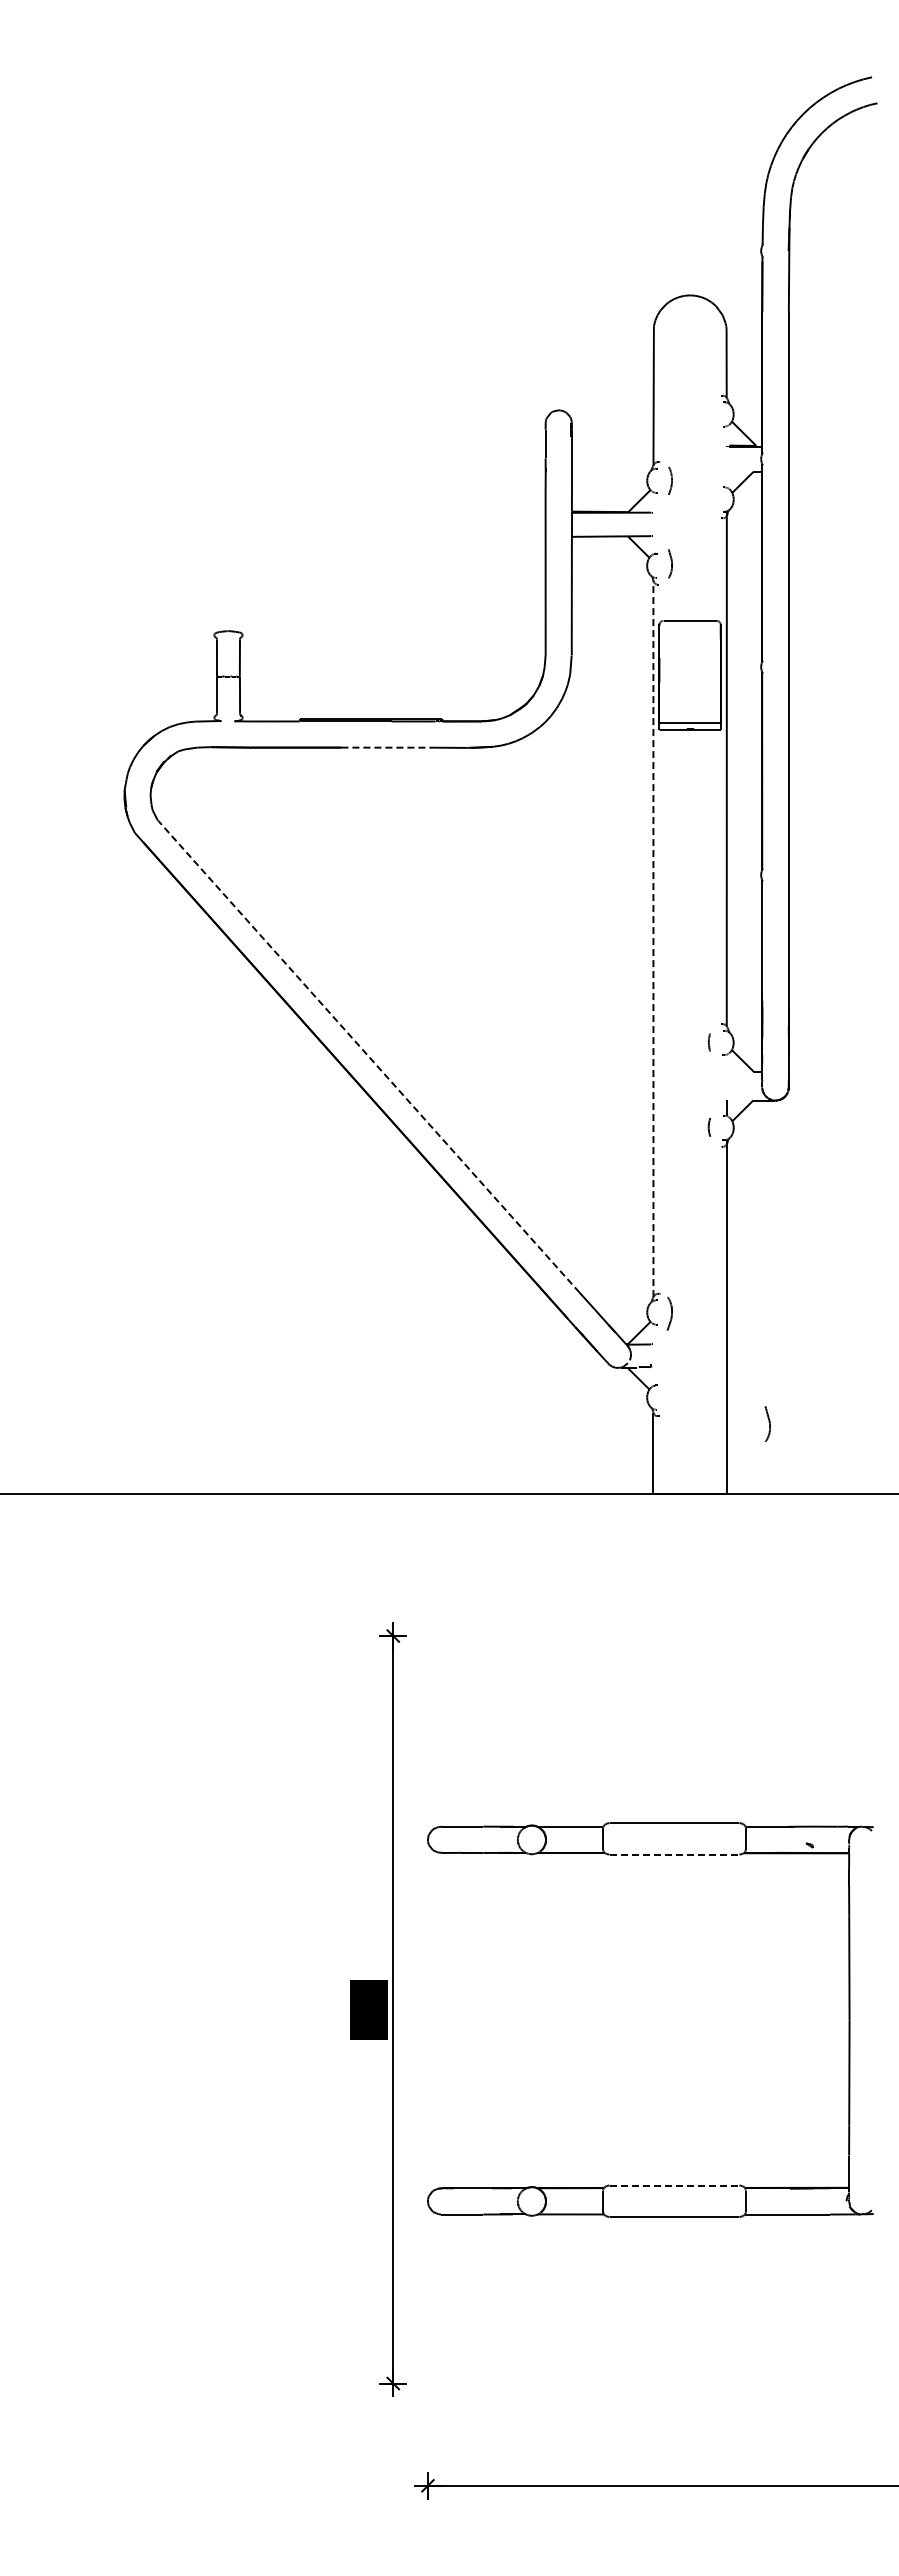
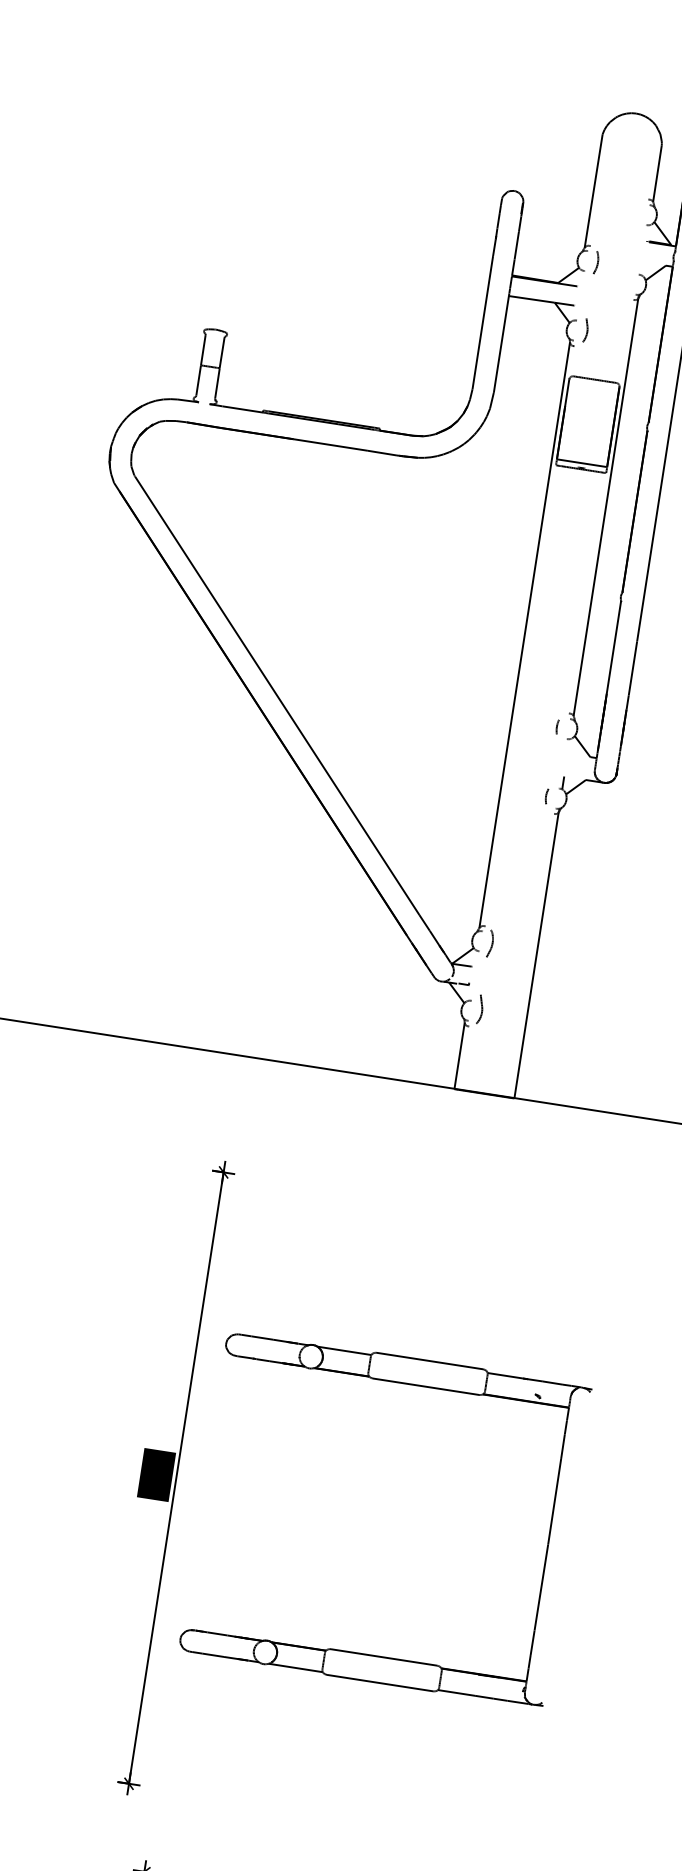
line: (387, 747) -> (331, 444), dashed -> solid
line: (653, 938) -> (524, 634), dashed -> solid
line: (369, 1057) -> (277, 696), dashed -> solid
part: (767, 1424) -> (480, 1009), moved
line: (674, 1854) -> (426, 1386), dashed -> solid
line: (674, 2185) -> (384, 1657), dashed -> solid

